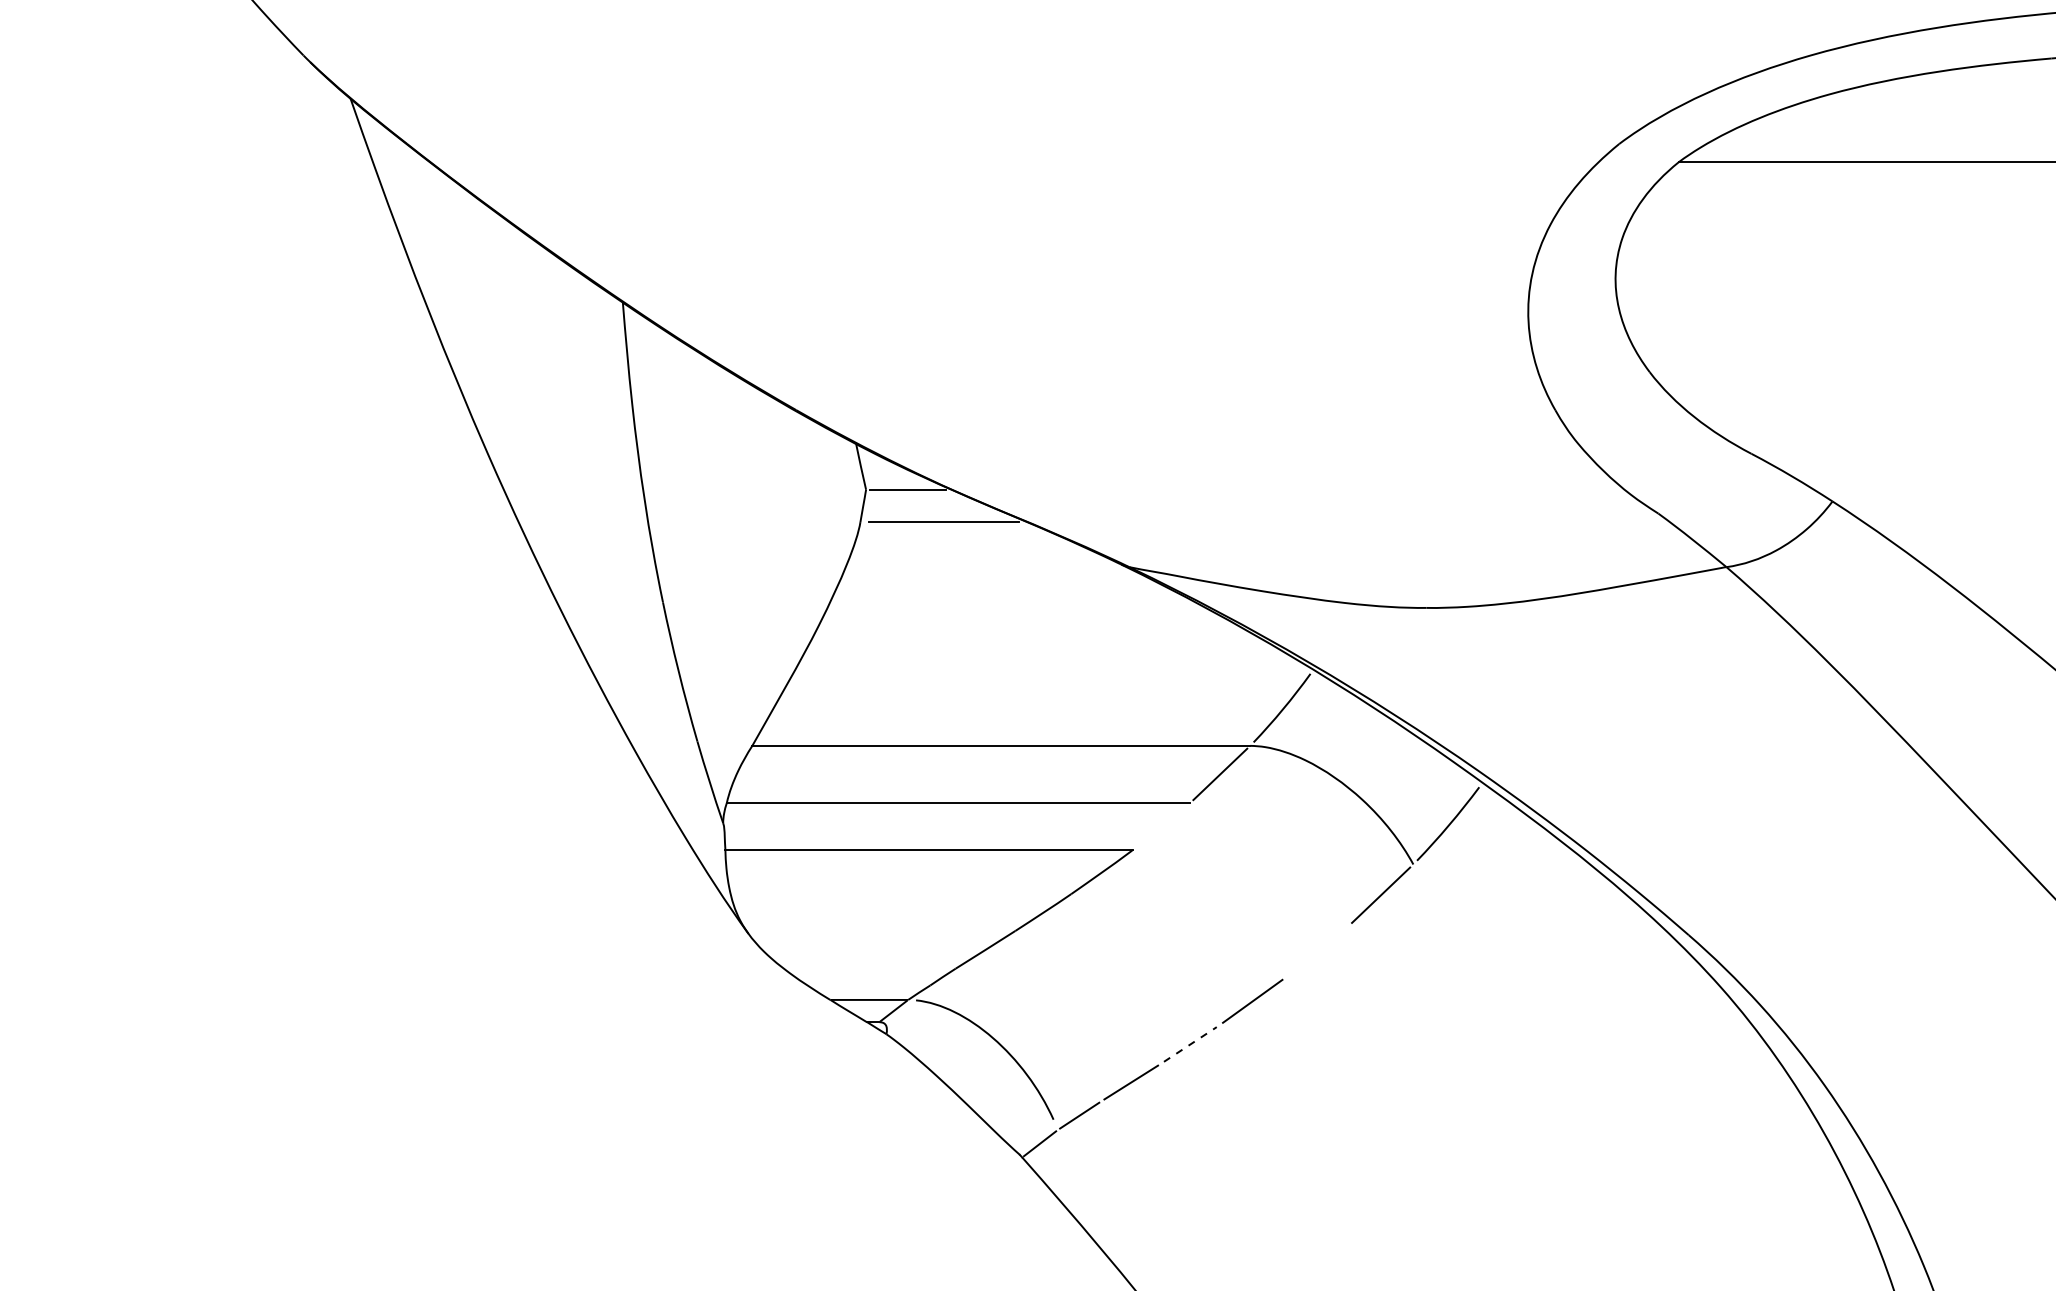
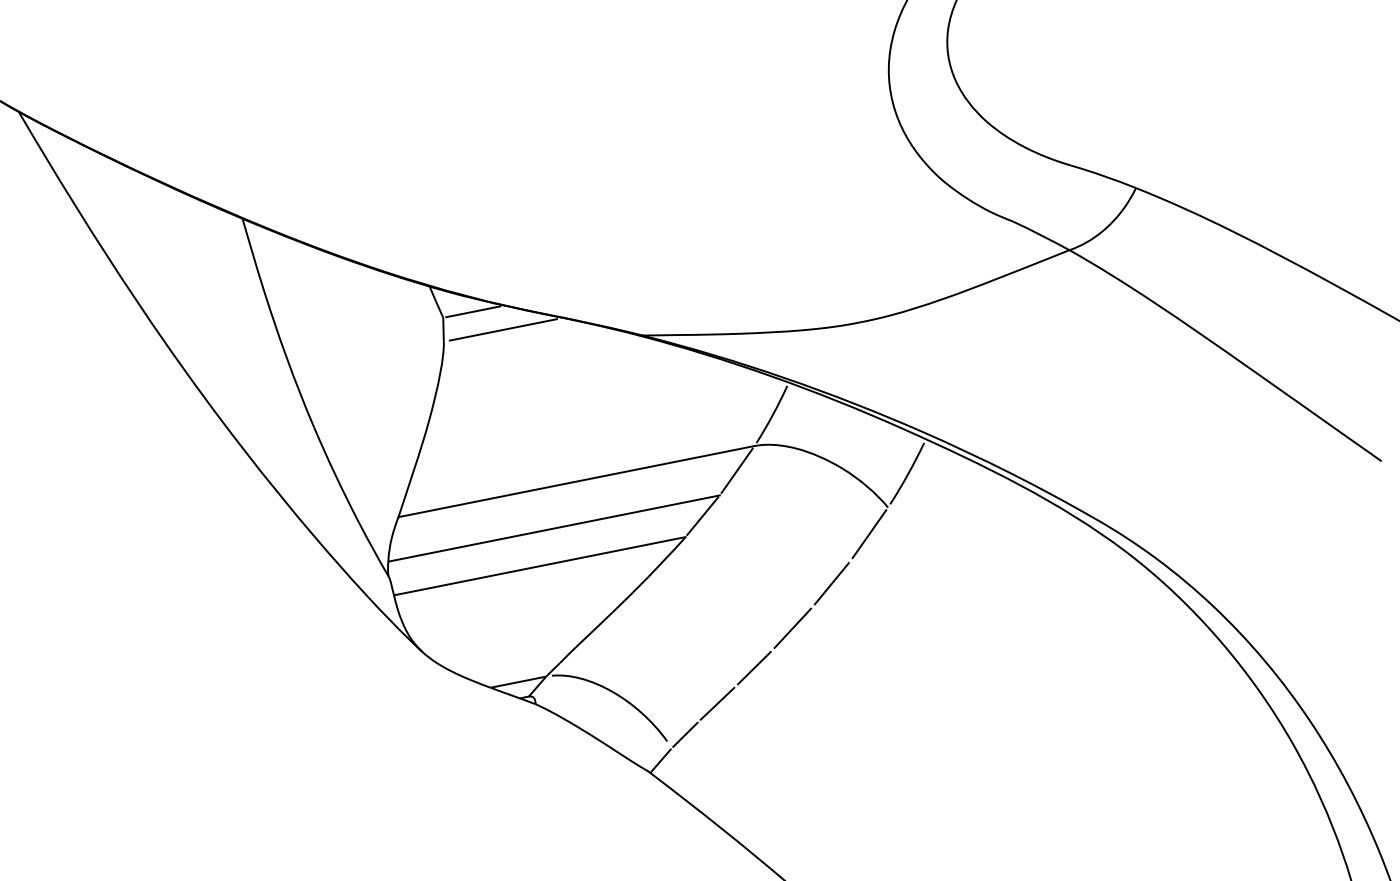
line: (1161, 826) -> (702, 516), added
line: (1316, 951) -> (831, 583), added
line: (1190, 1044) -> (754, 668), dashed -> solid

